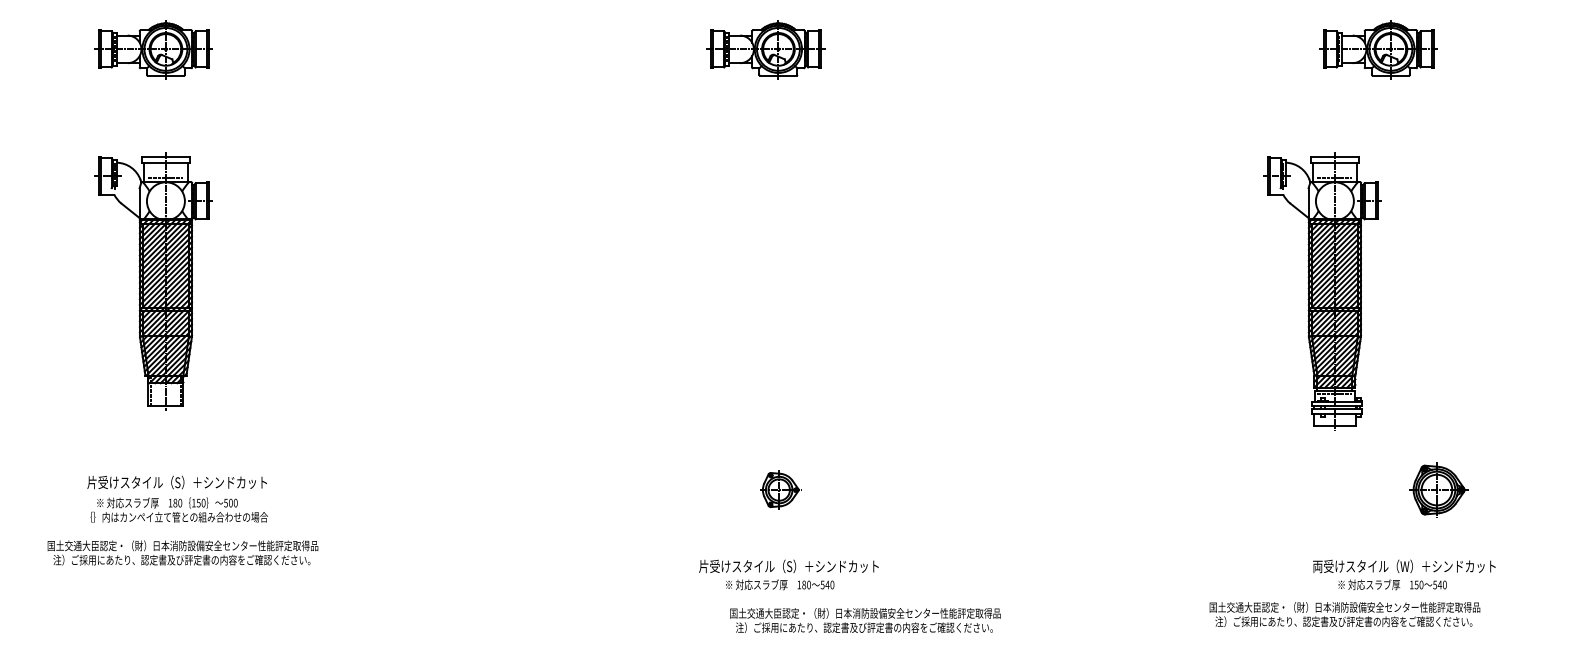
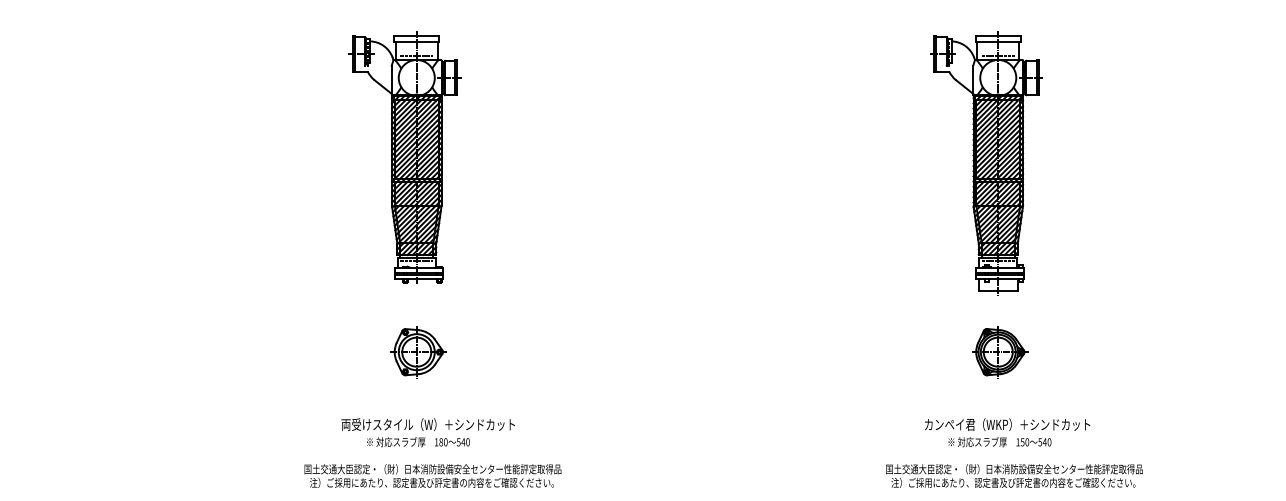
part: (765, 284) -> (404, 157), added
part: (1322, 291) -> (986, 163), moved
part: (780, 489) -> (418, 351), size x1.43
part: (1438, 489) -> (999, 351), moved
text: (790, 566) -> (428, 424), 片受けスタイル（S）＋シンドカット -> 両受けスタイル（W）＋シンドカット
text: (1404, 566) -> (1011, 424), 両受けスタイル（W）＋シンドカット -> カンペイ君（WKP）＋シンドカット
text: (1344, 614) -> (1014, 476), moved
text: (865, 620) -> (432, 476), moved

